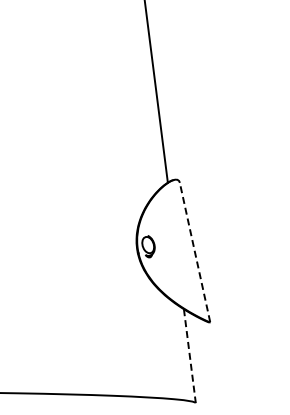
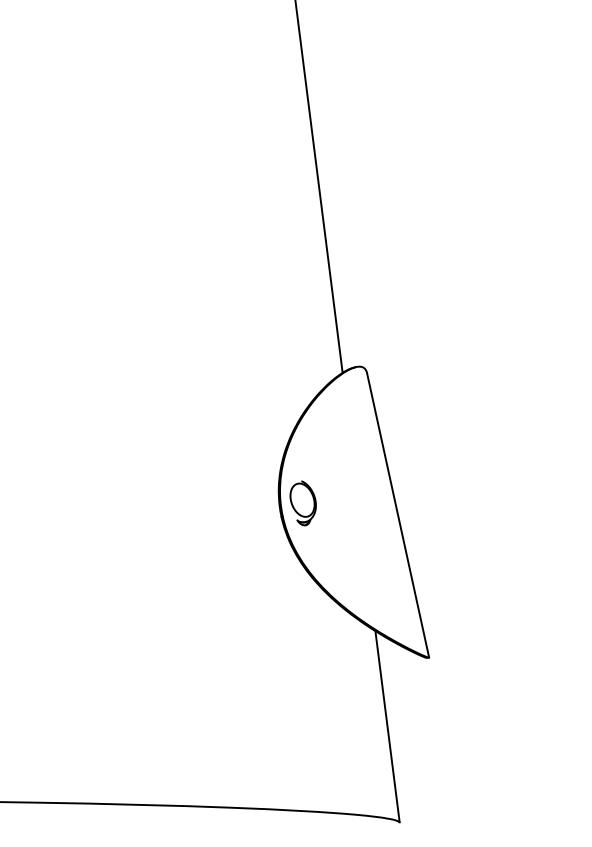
line: (194, 252) -> (397, 515), dashed -> solid
line: (189, 356) -> (386, 727), dashed -> solid

